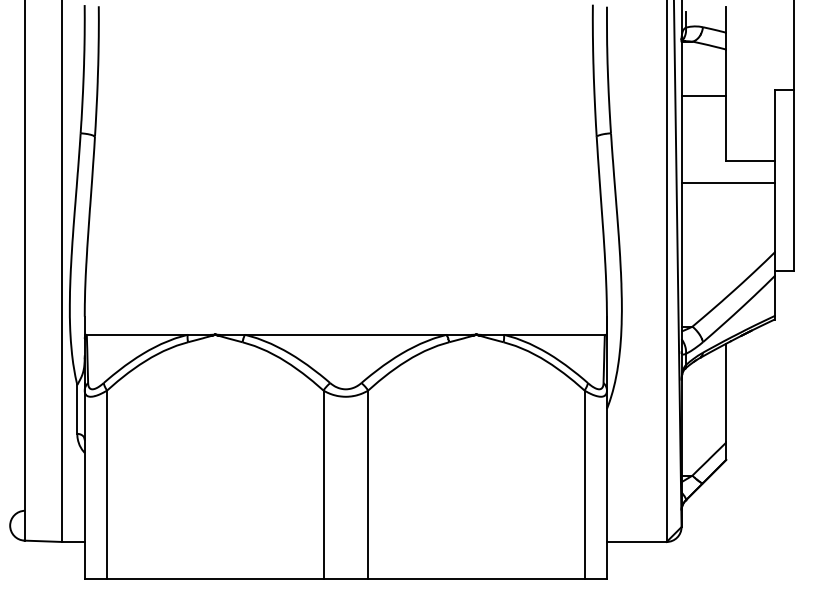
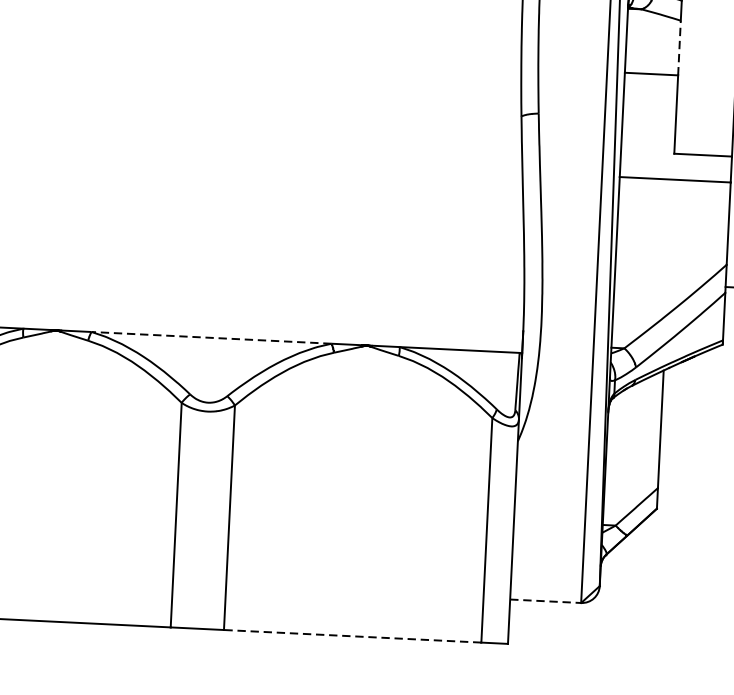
line: (726, 72) -> (679, 47), solid -> dashed
line: (345, 334) -> (211, 337), solid -> dashed
line: (636, 541) -> (545, 600), solid -> dashed
line: (475, 579) -> (351, 636), solid -> dashed

